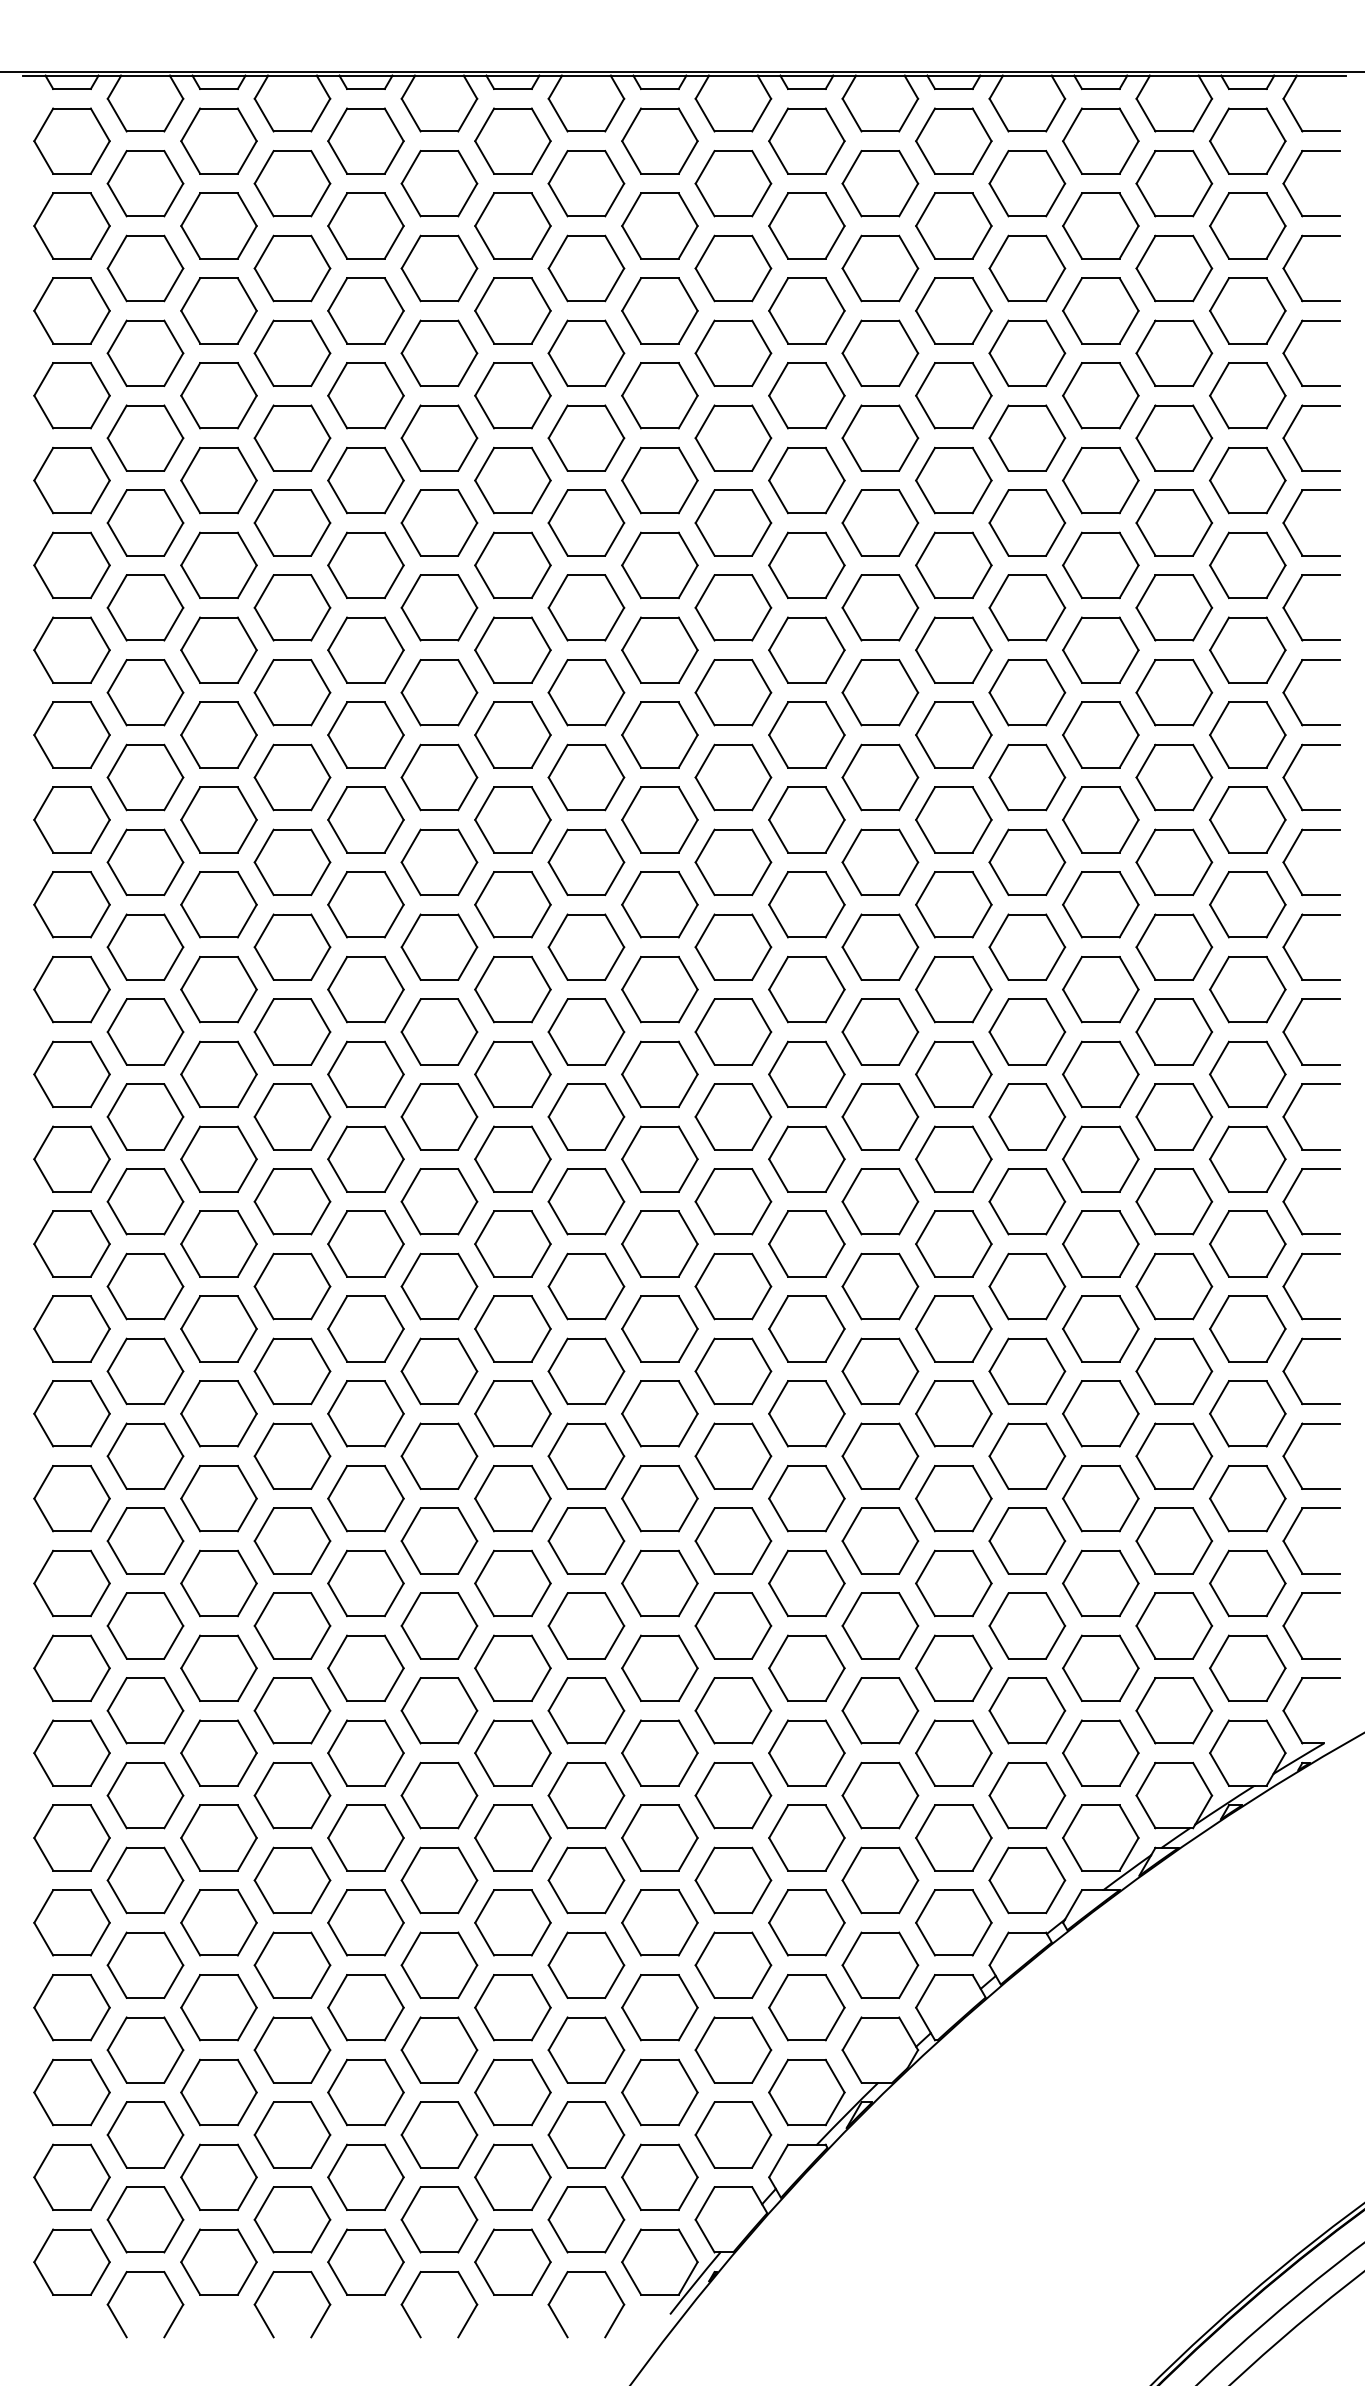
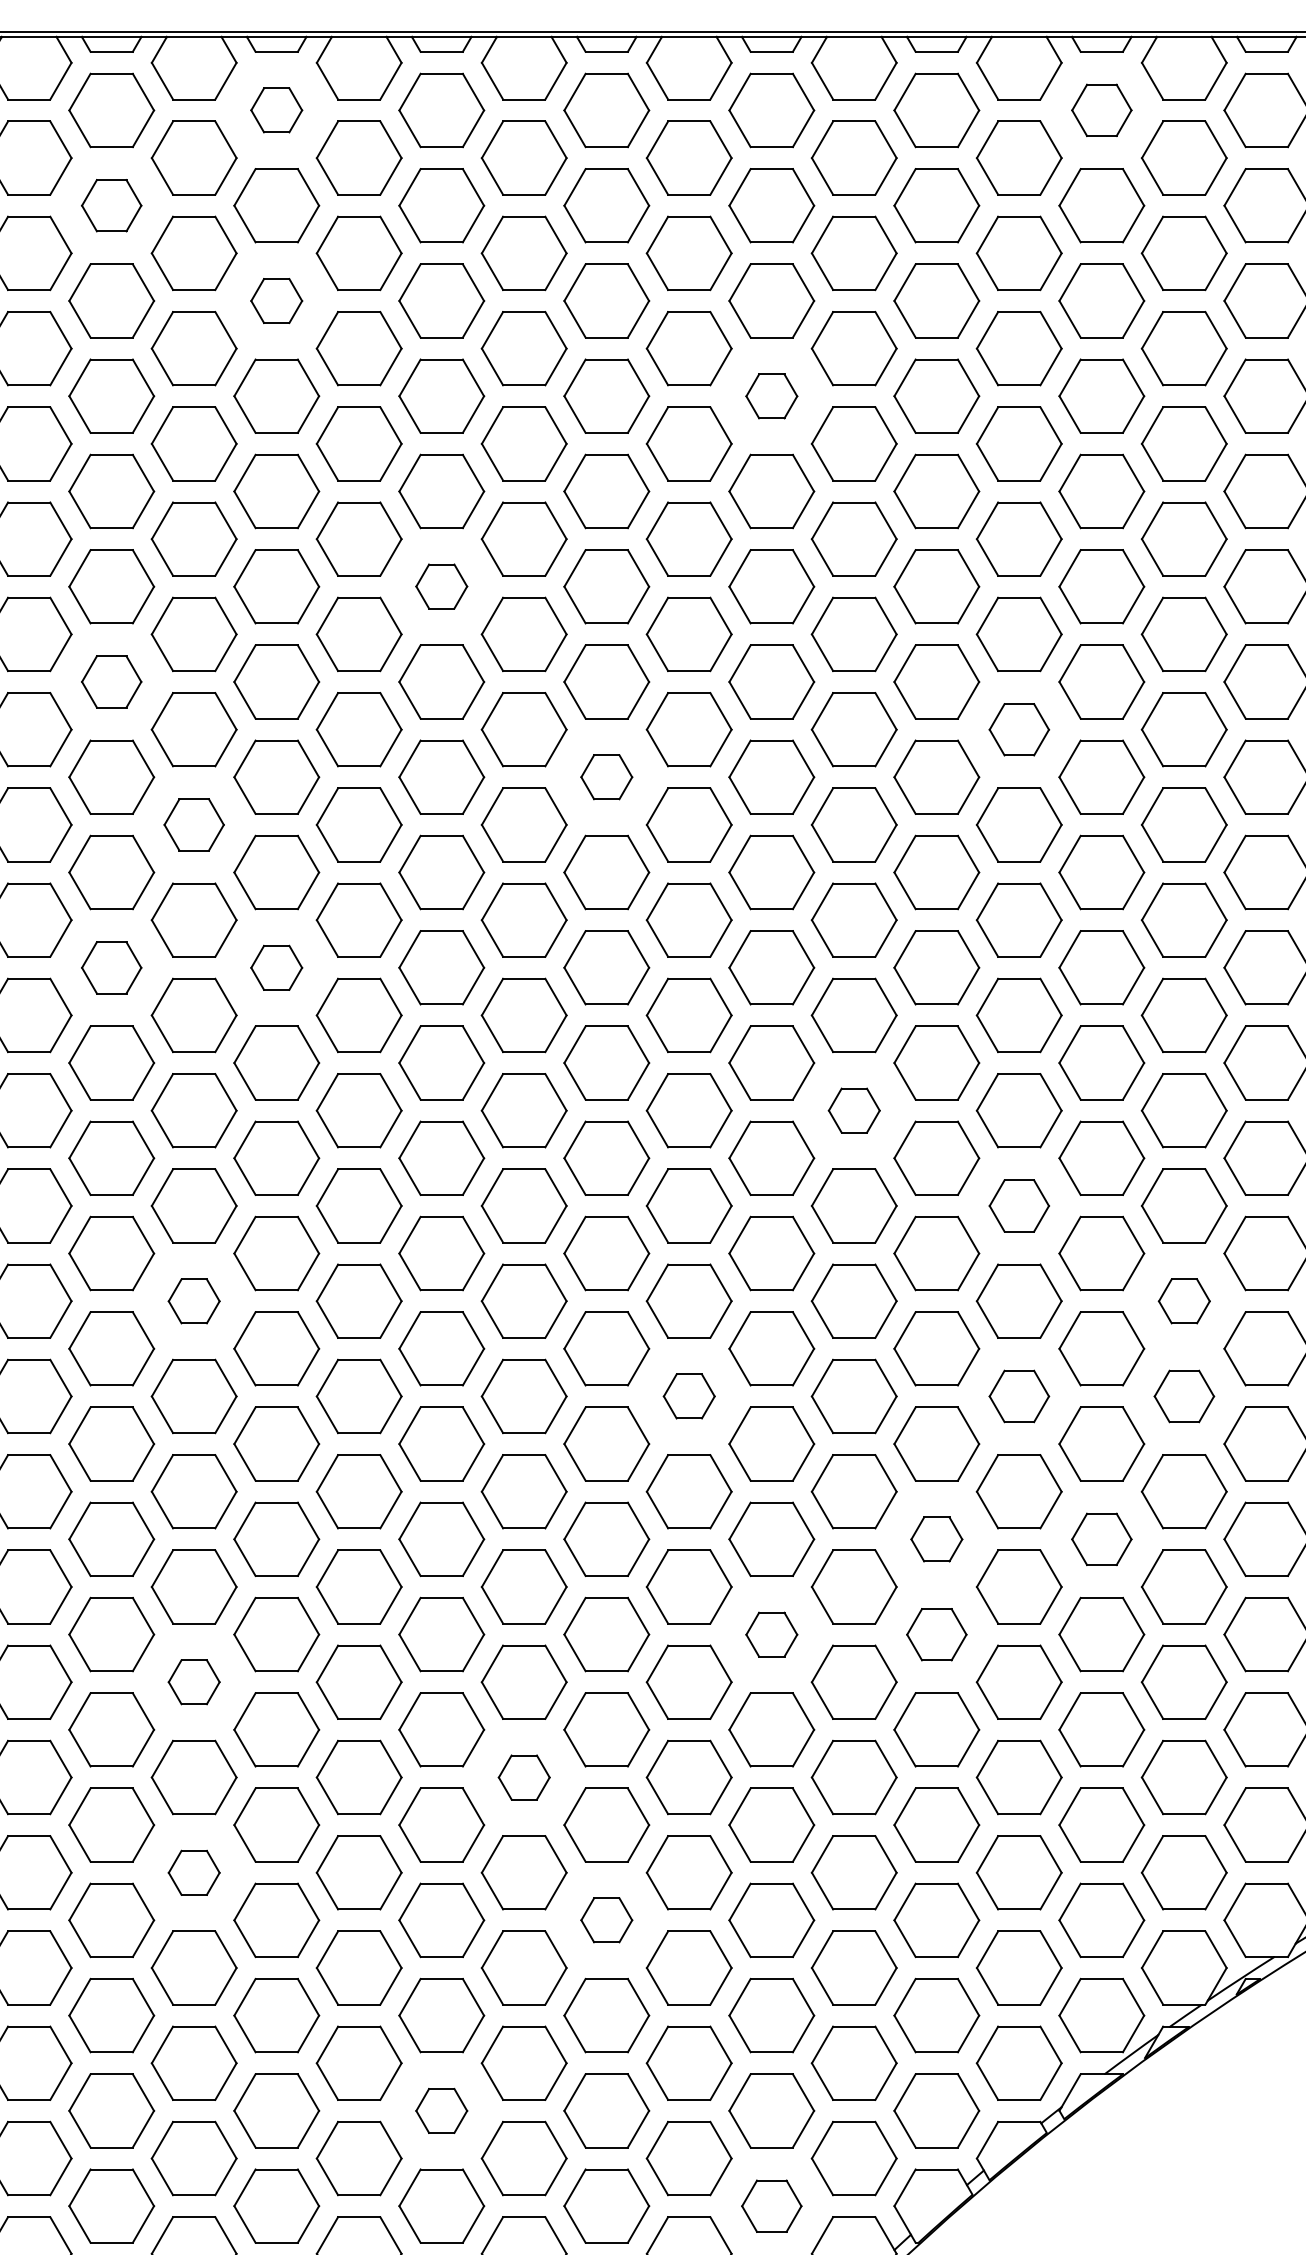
part: (365, 140) -> (276, 109), size x0.6
part: (1100, 140) -> (1101, 109), size x0.7
part: (218, 225) -> (111, 205), size x0.7
part: (365, 310) -> (276, 300), size x0.6
part: (806, 395) -> (771, 395), size x0.6
part: (512, 564) -> (441, 585), size x0.6
part: (218, 649) -> (111, 681), size x0.7
part: (1027, 692) -> (1019, 729), size x0.7
part: (659, 734) -> (606, 776), size x0.6
part: (292, 777) -> (194, 824), size x0.7
part: (218, 904) -> (111, 967), size x0.7
part: (365, 904) -> (276, 967), size x0.6
part: (880, 1031) -> (854, 1110), size x0.6
part: (1027, 1116) -> (1019, 1205), size x0.7
part: (292, 1201) -> (194, 1300), size x0.6
part: (1174, 1201) -> (1184, 1300), size x0.6
part: (733, 1286) -> (689, 1396), size x0.6
part: (1027, 1286) -> (1019, 1396), size x0.7
part: (1174, 1286) -> (1184, 1396), size x0.7
part: (953, 1413) -> (936, 1538), size x0.6
part: (1100, 1413) -> (1101, 1538), size x0.7
part: (806, 1498) -> (771, 1634), size x0.6
part: (953, 1498) -> (936, 1634), size x0.7
part: (292, 1540) -> (194, 1681), size x0.6
part: (586, 1625) -> (524, 1777), size x0.6
part: (292, 1710) -> (194, 1872), size x0.6
part: (659, 1752) -> (606, 1919), size x0.6
part: (512, 1922) -> (441, 2110), size x0.6
part: (806, 2007) -> (771, 2205), size x0.7

